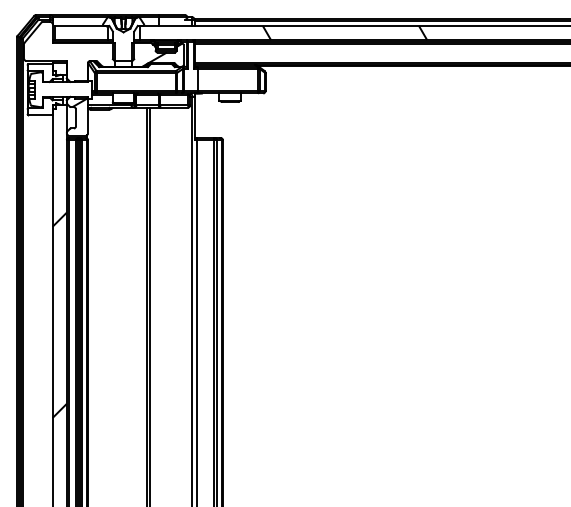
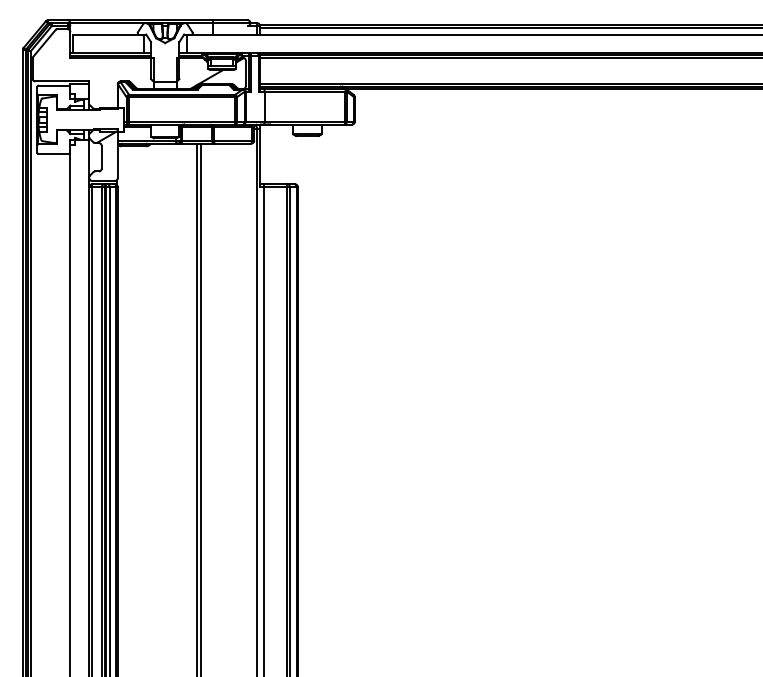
hatch: (344, 32) -> (460, 43), removed
hatch: (59, 315) -> (79, 421), removed

